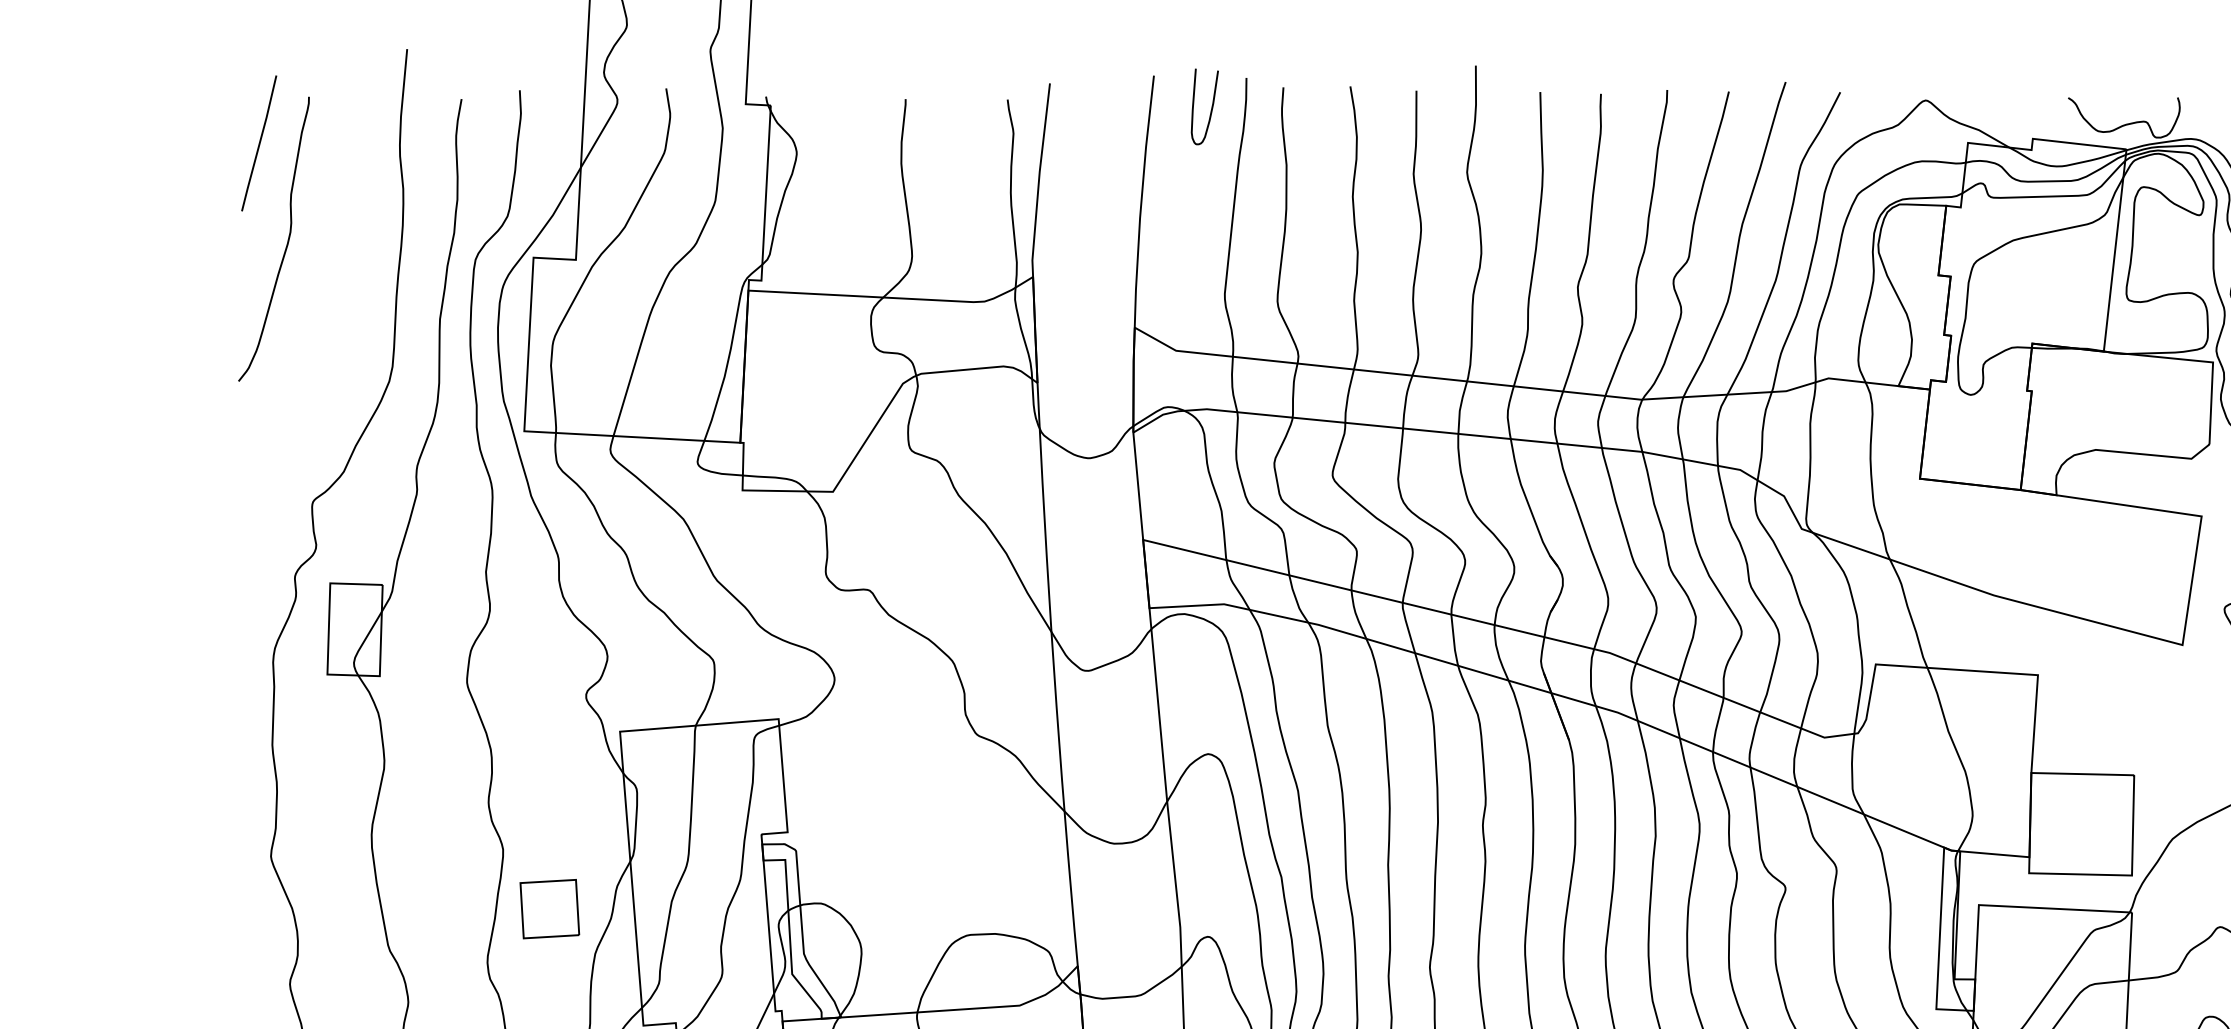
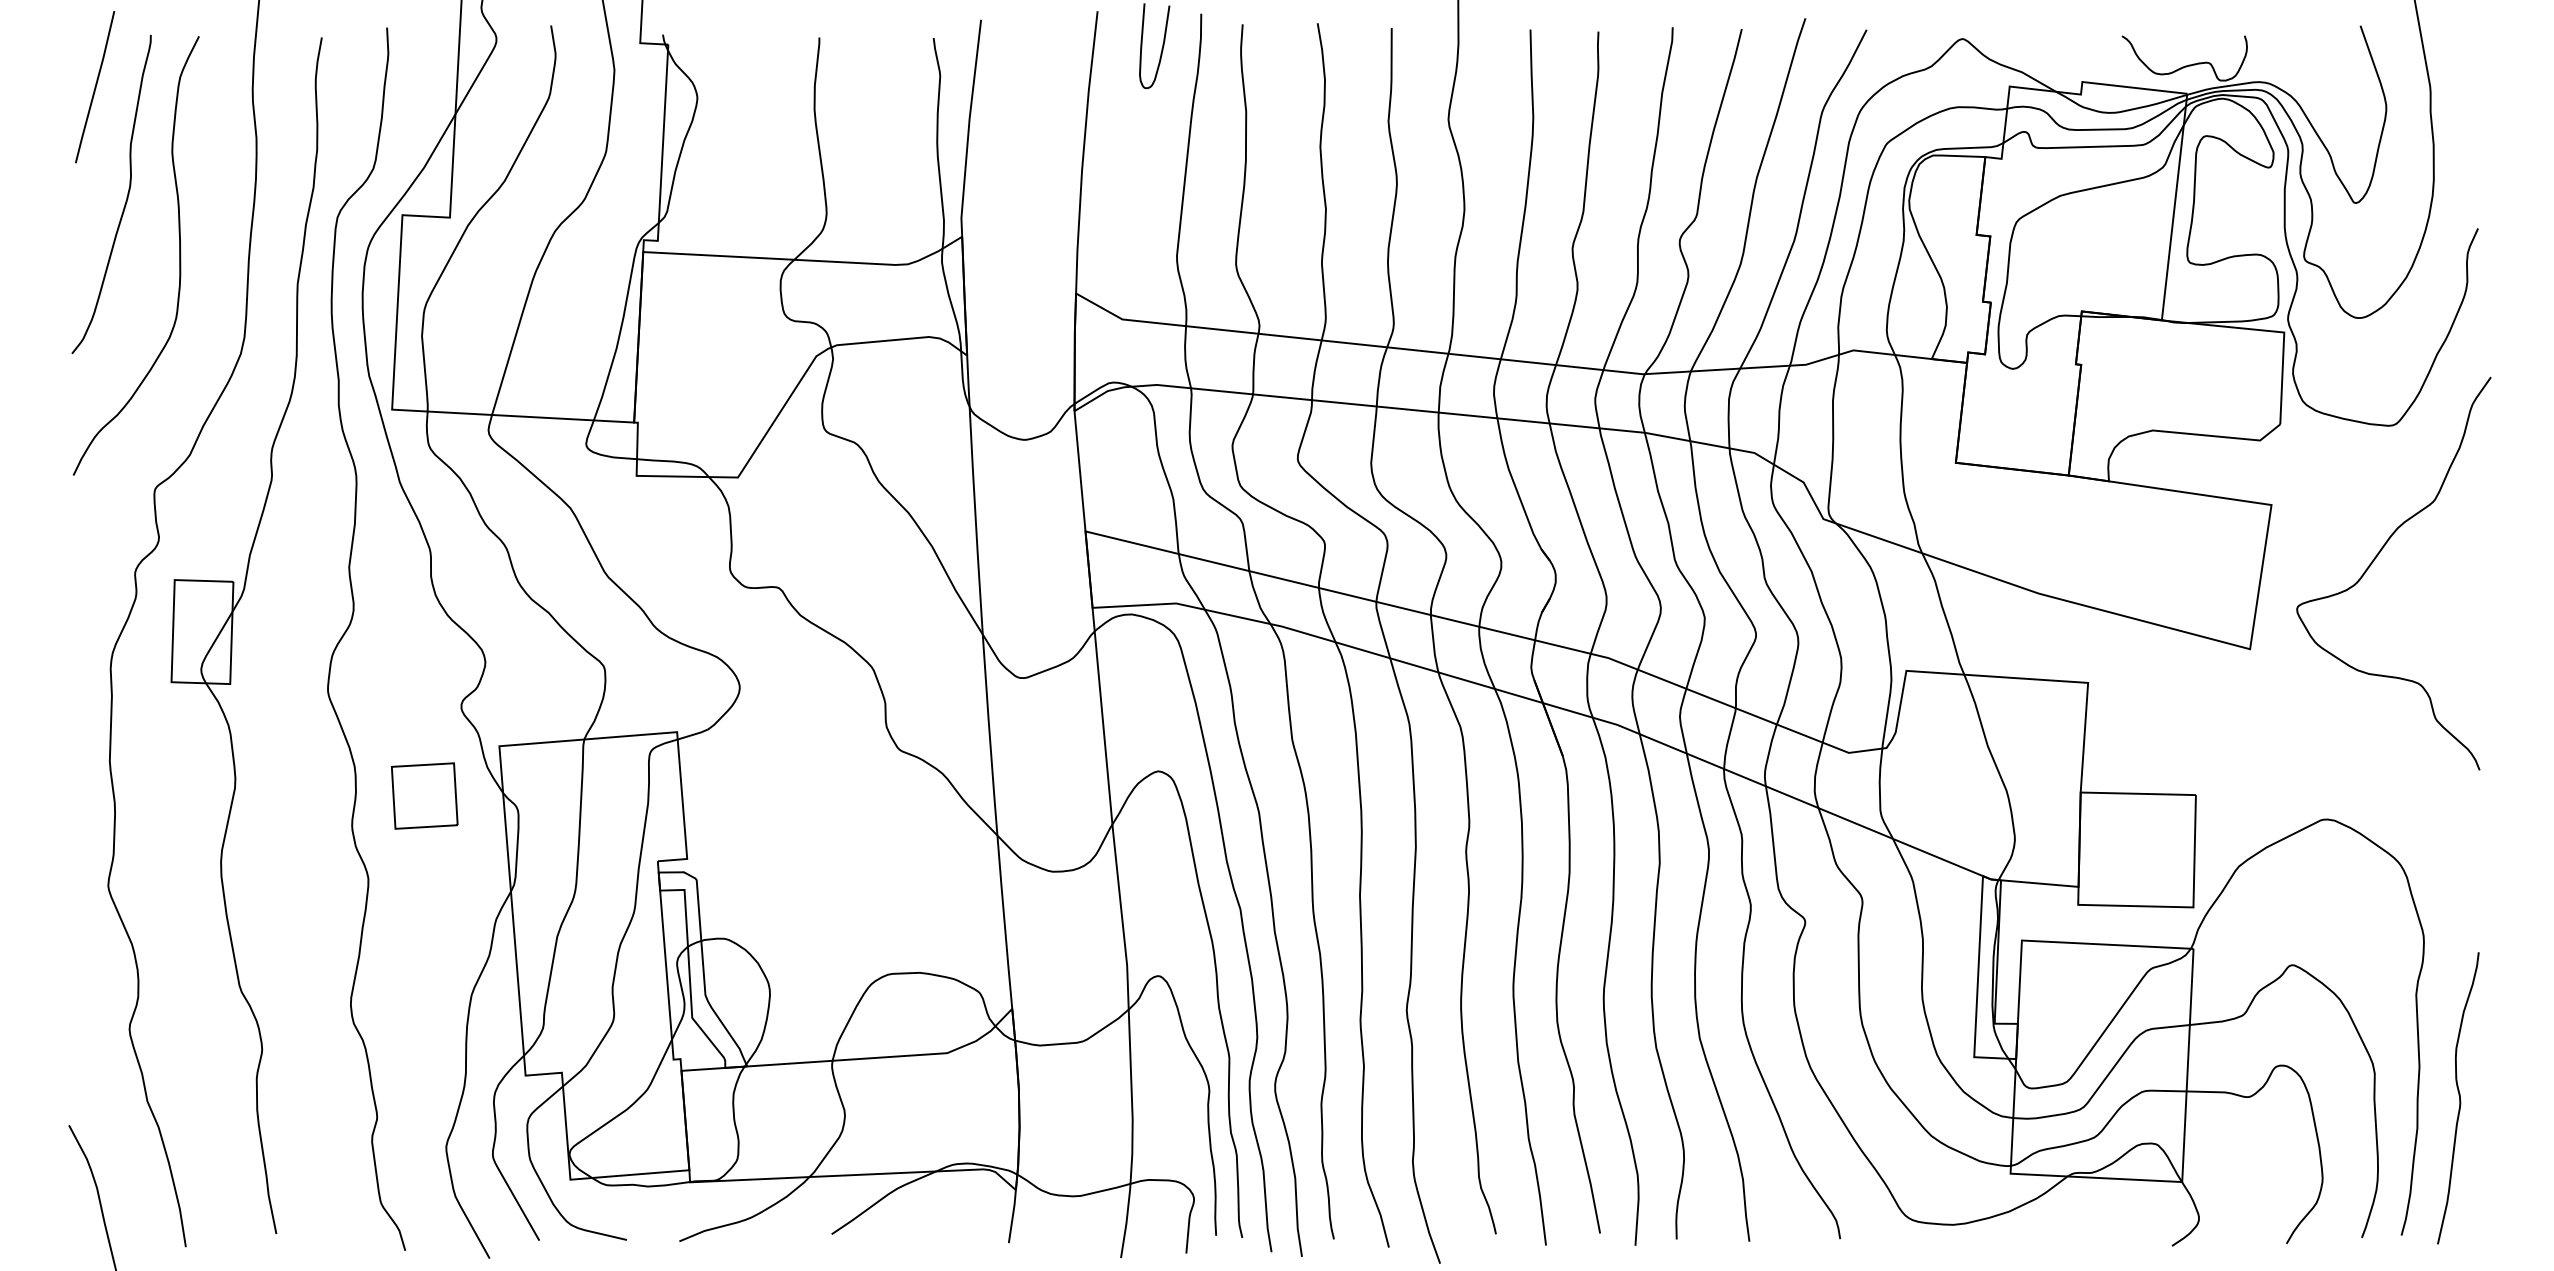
curve: (334, 293) -> (179, 255), added
part: (549, 908) -> (424, 795), moved

